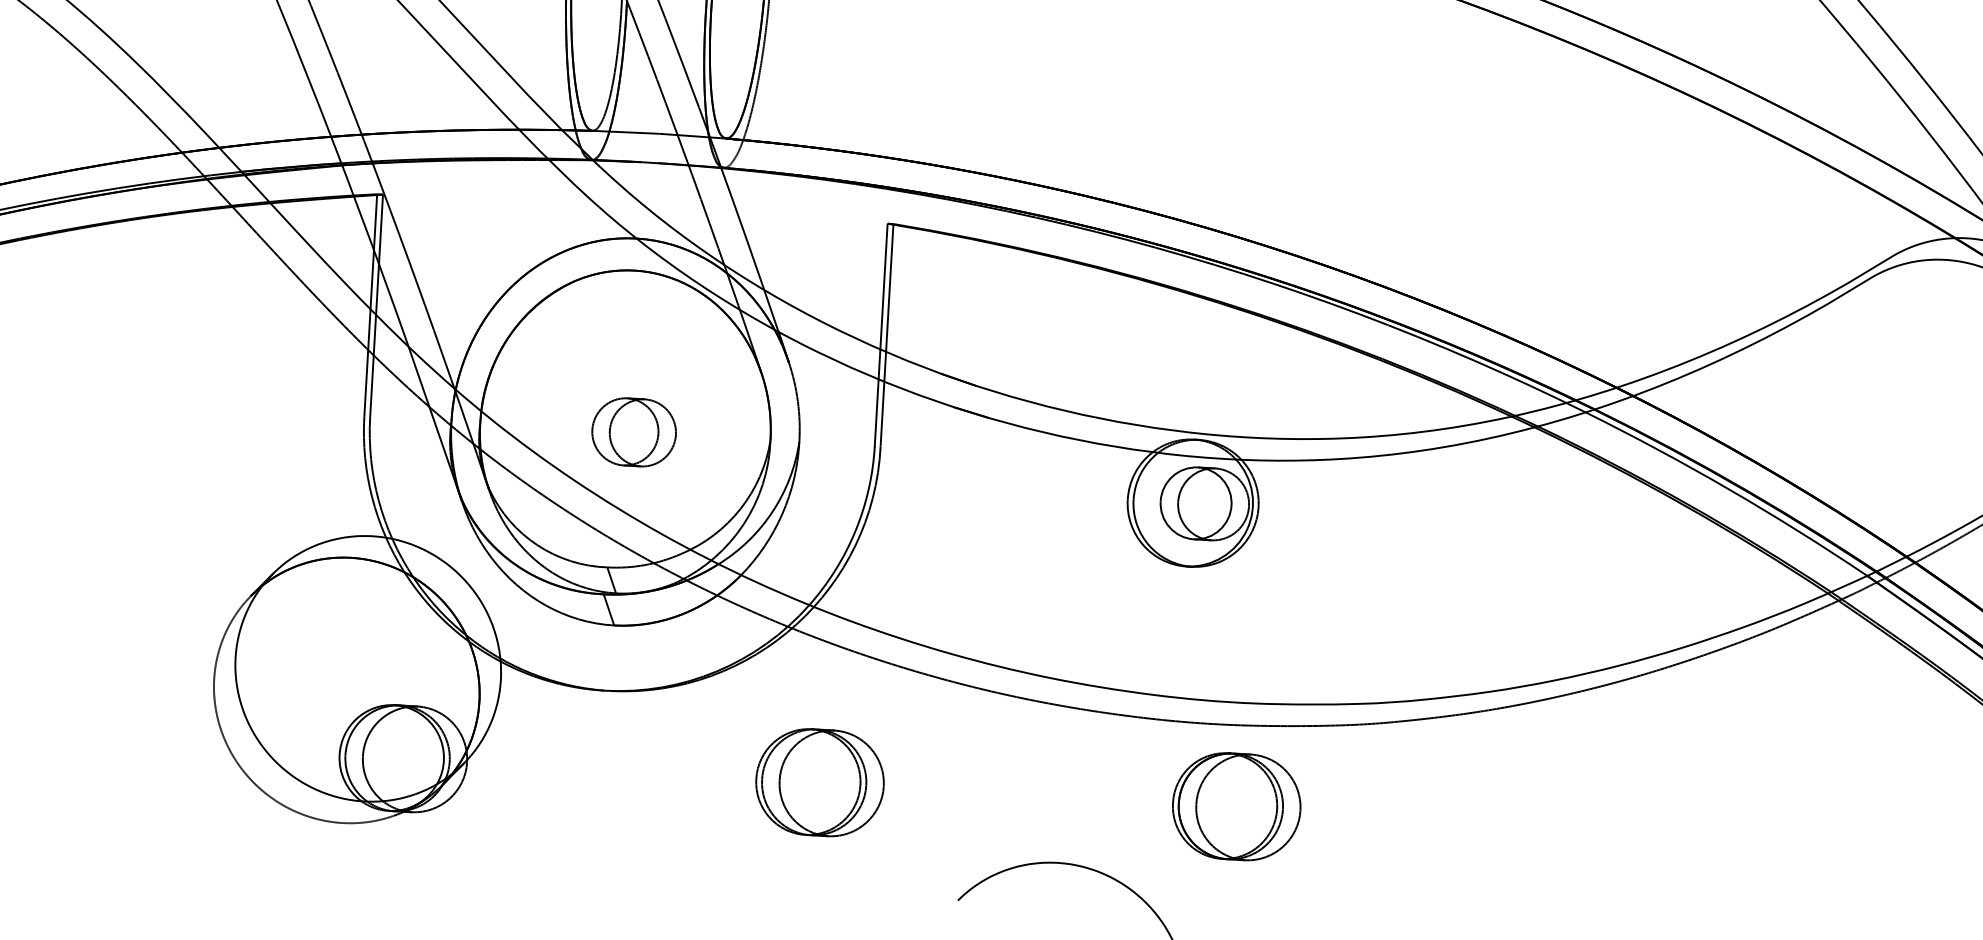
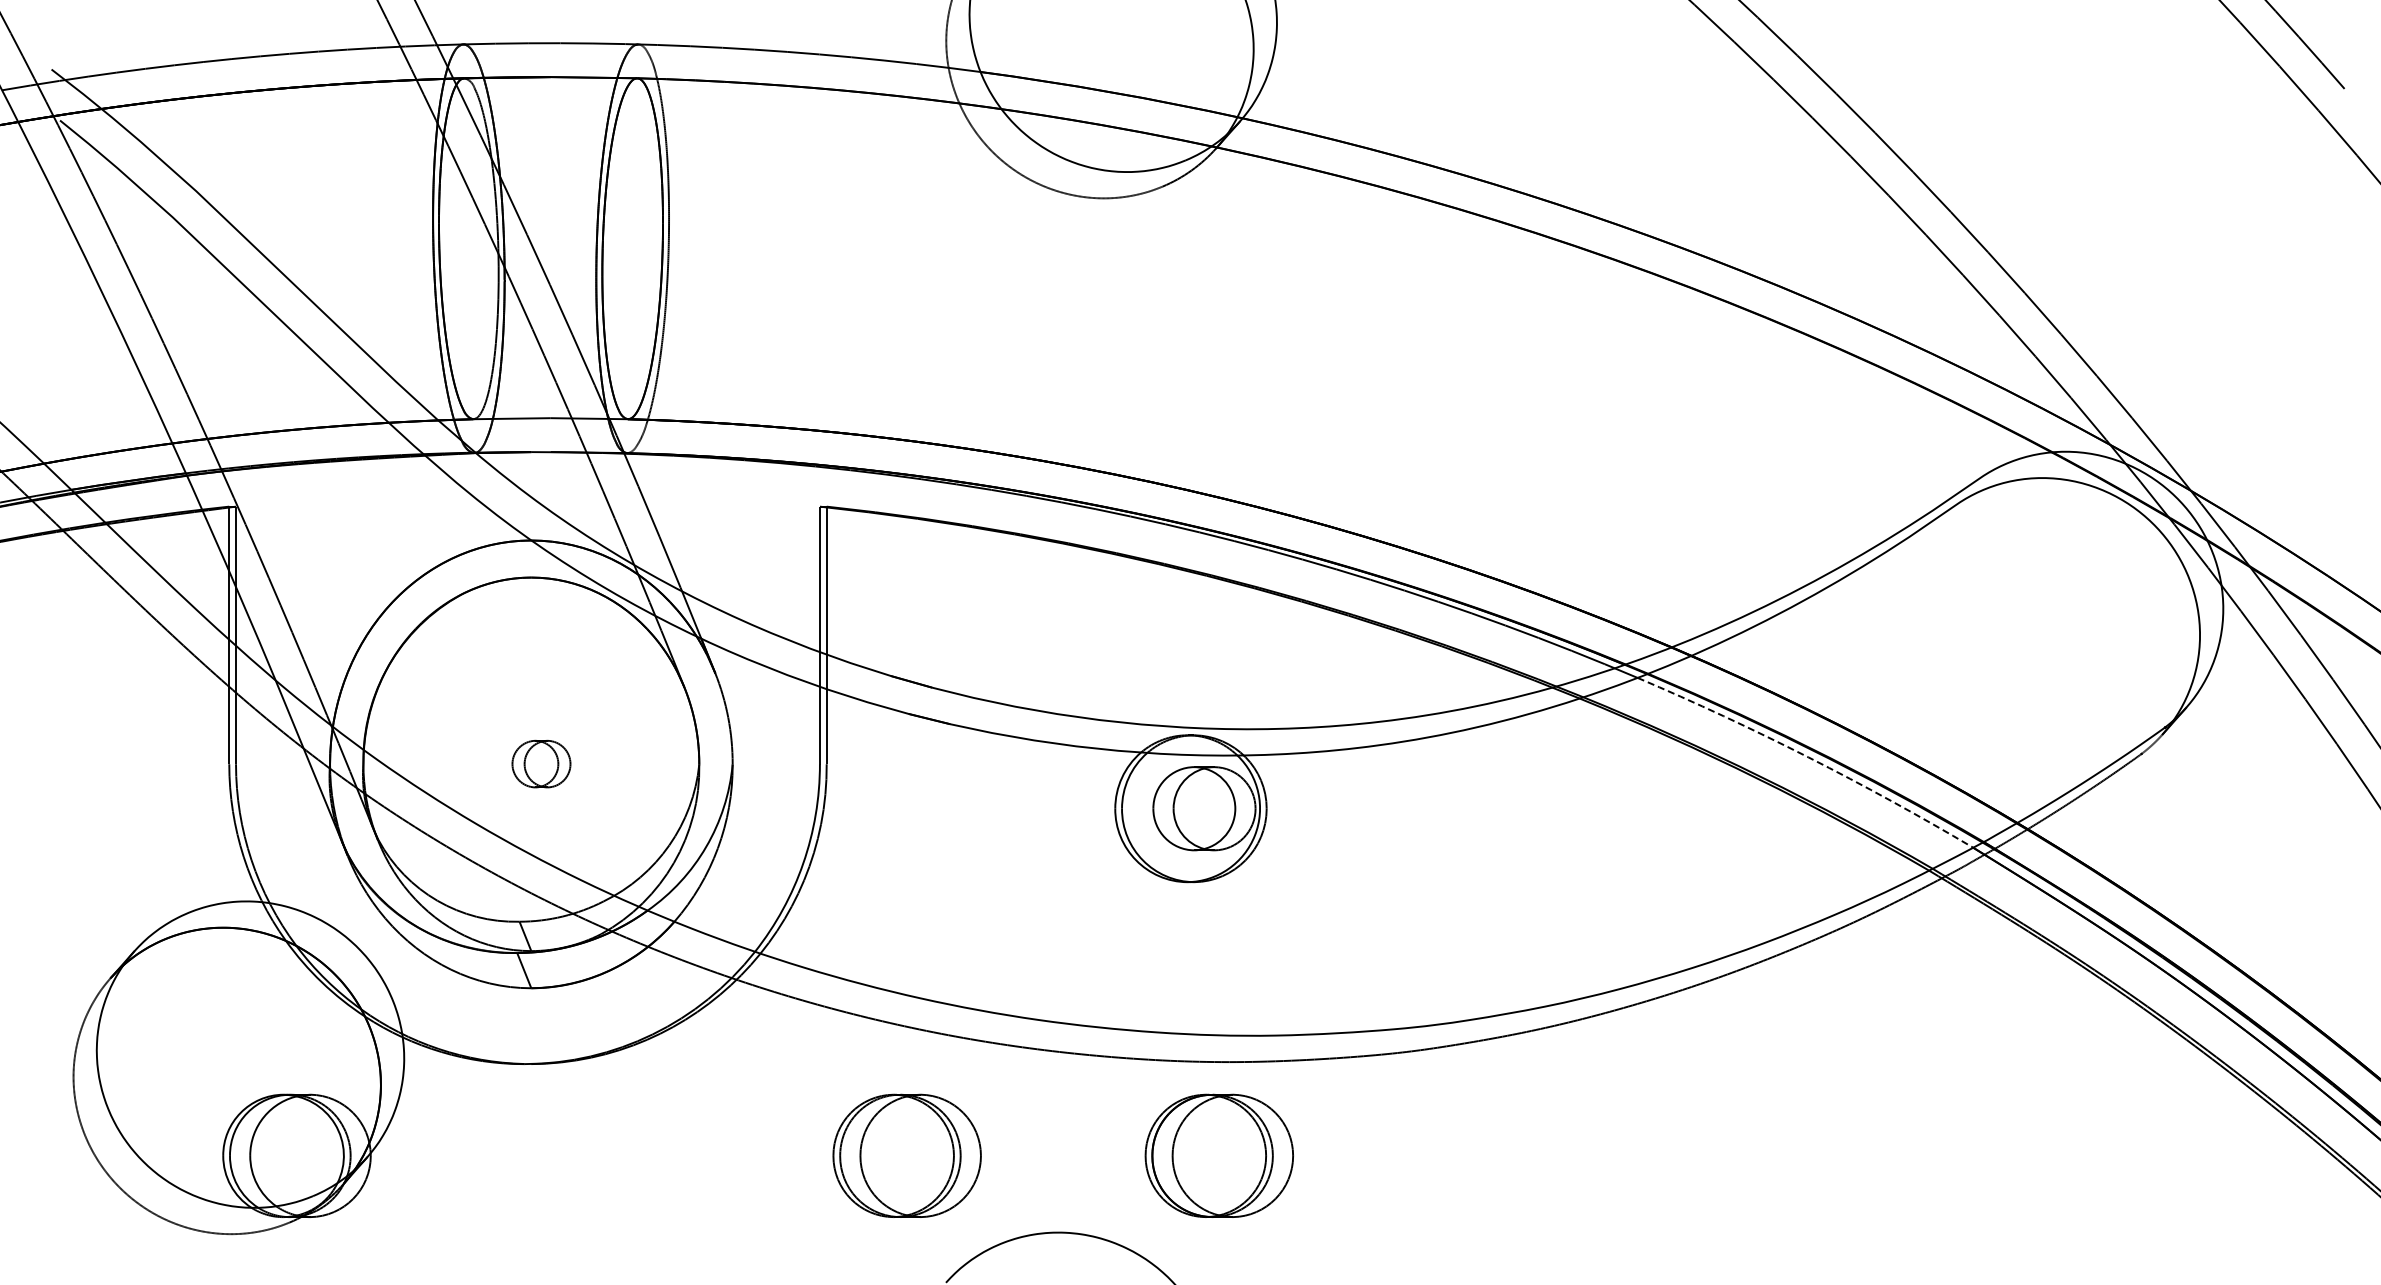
part: (634, 431) -> (541, 763), size x0.6
arc: (1729, 489) -> (1808, 757), solid -> dashed
part: (819, 782) -> (906, 1155), moved
part: (1235, 806) -> (1218, 1155), moved

